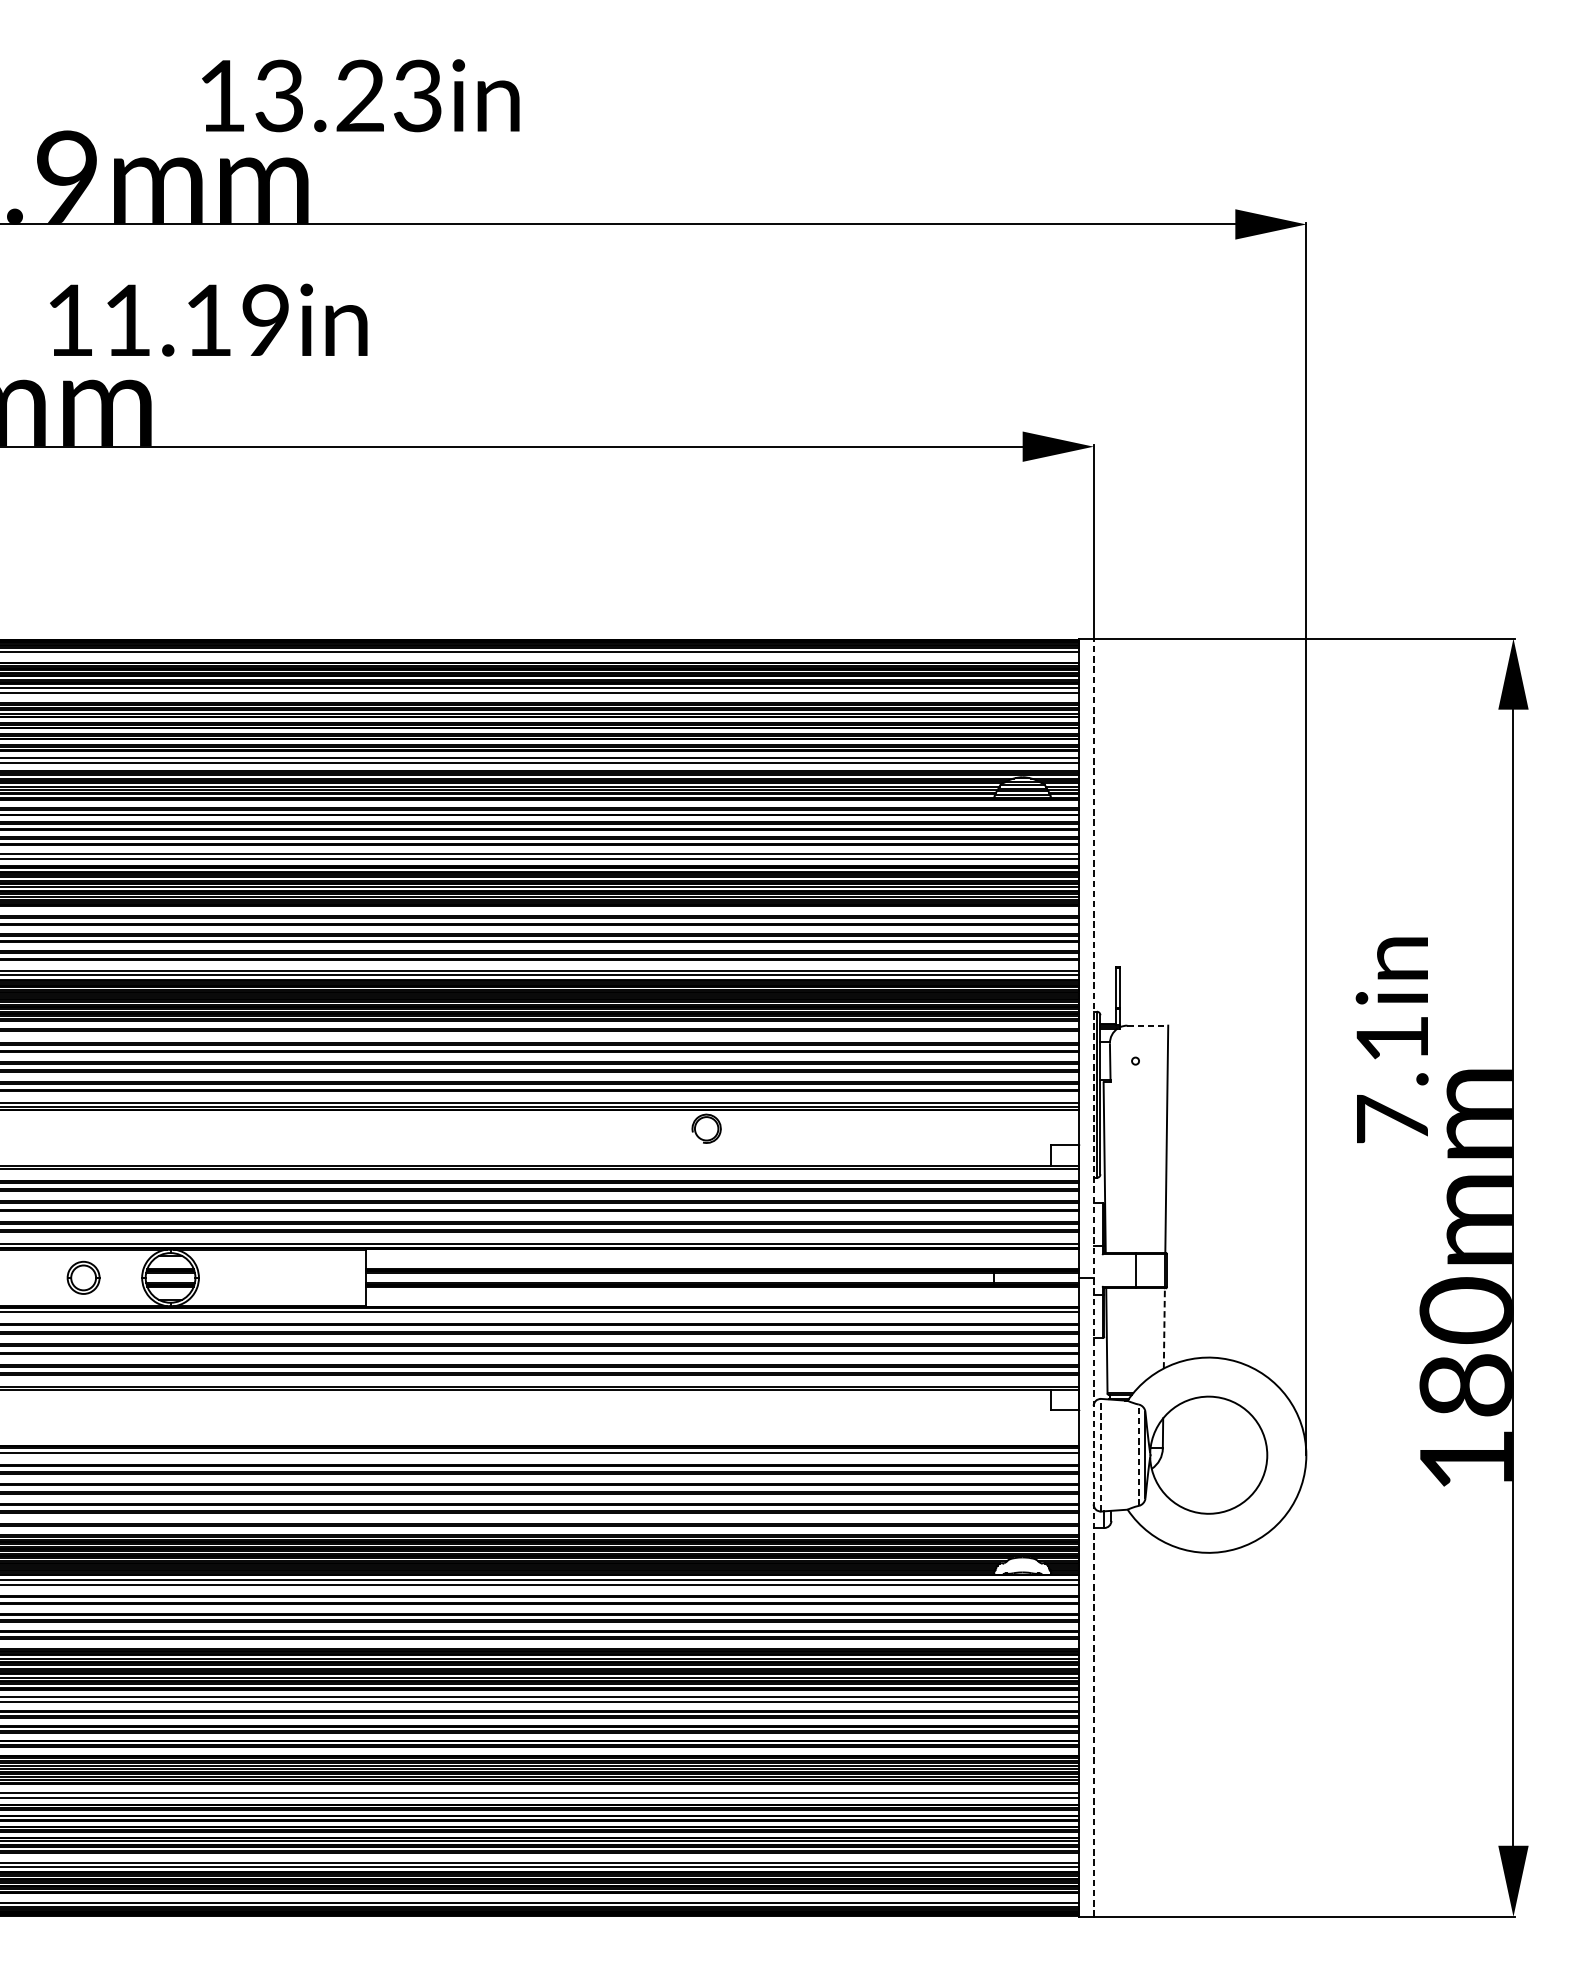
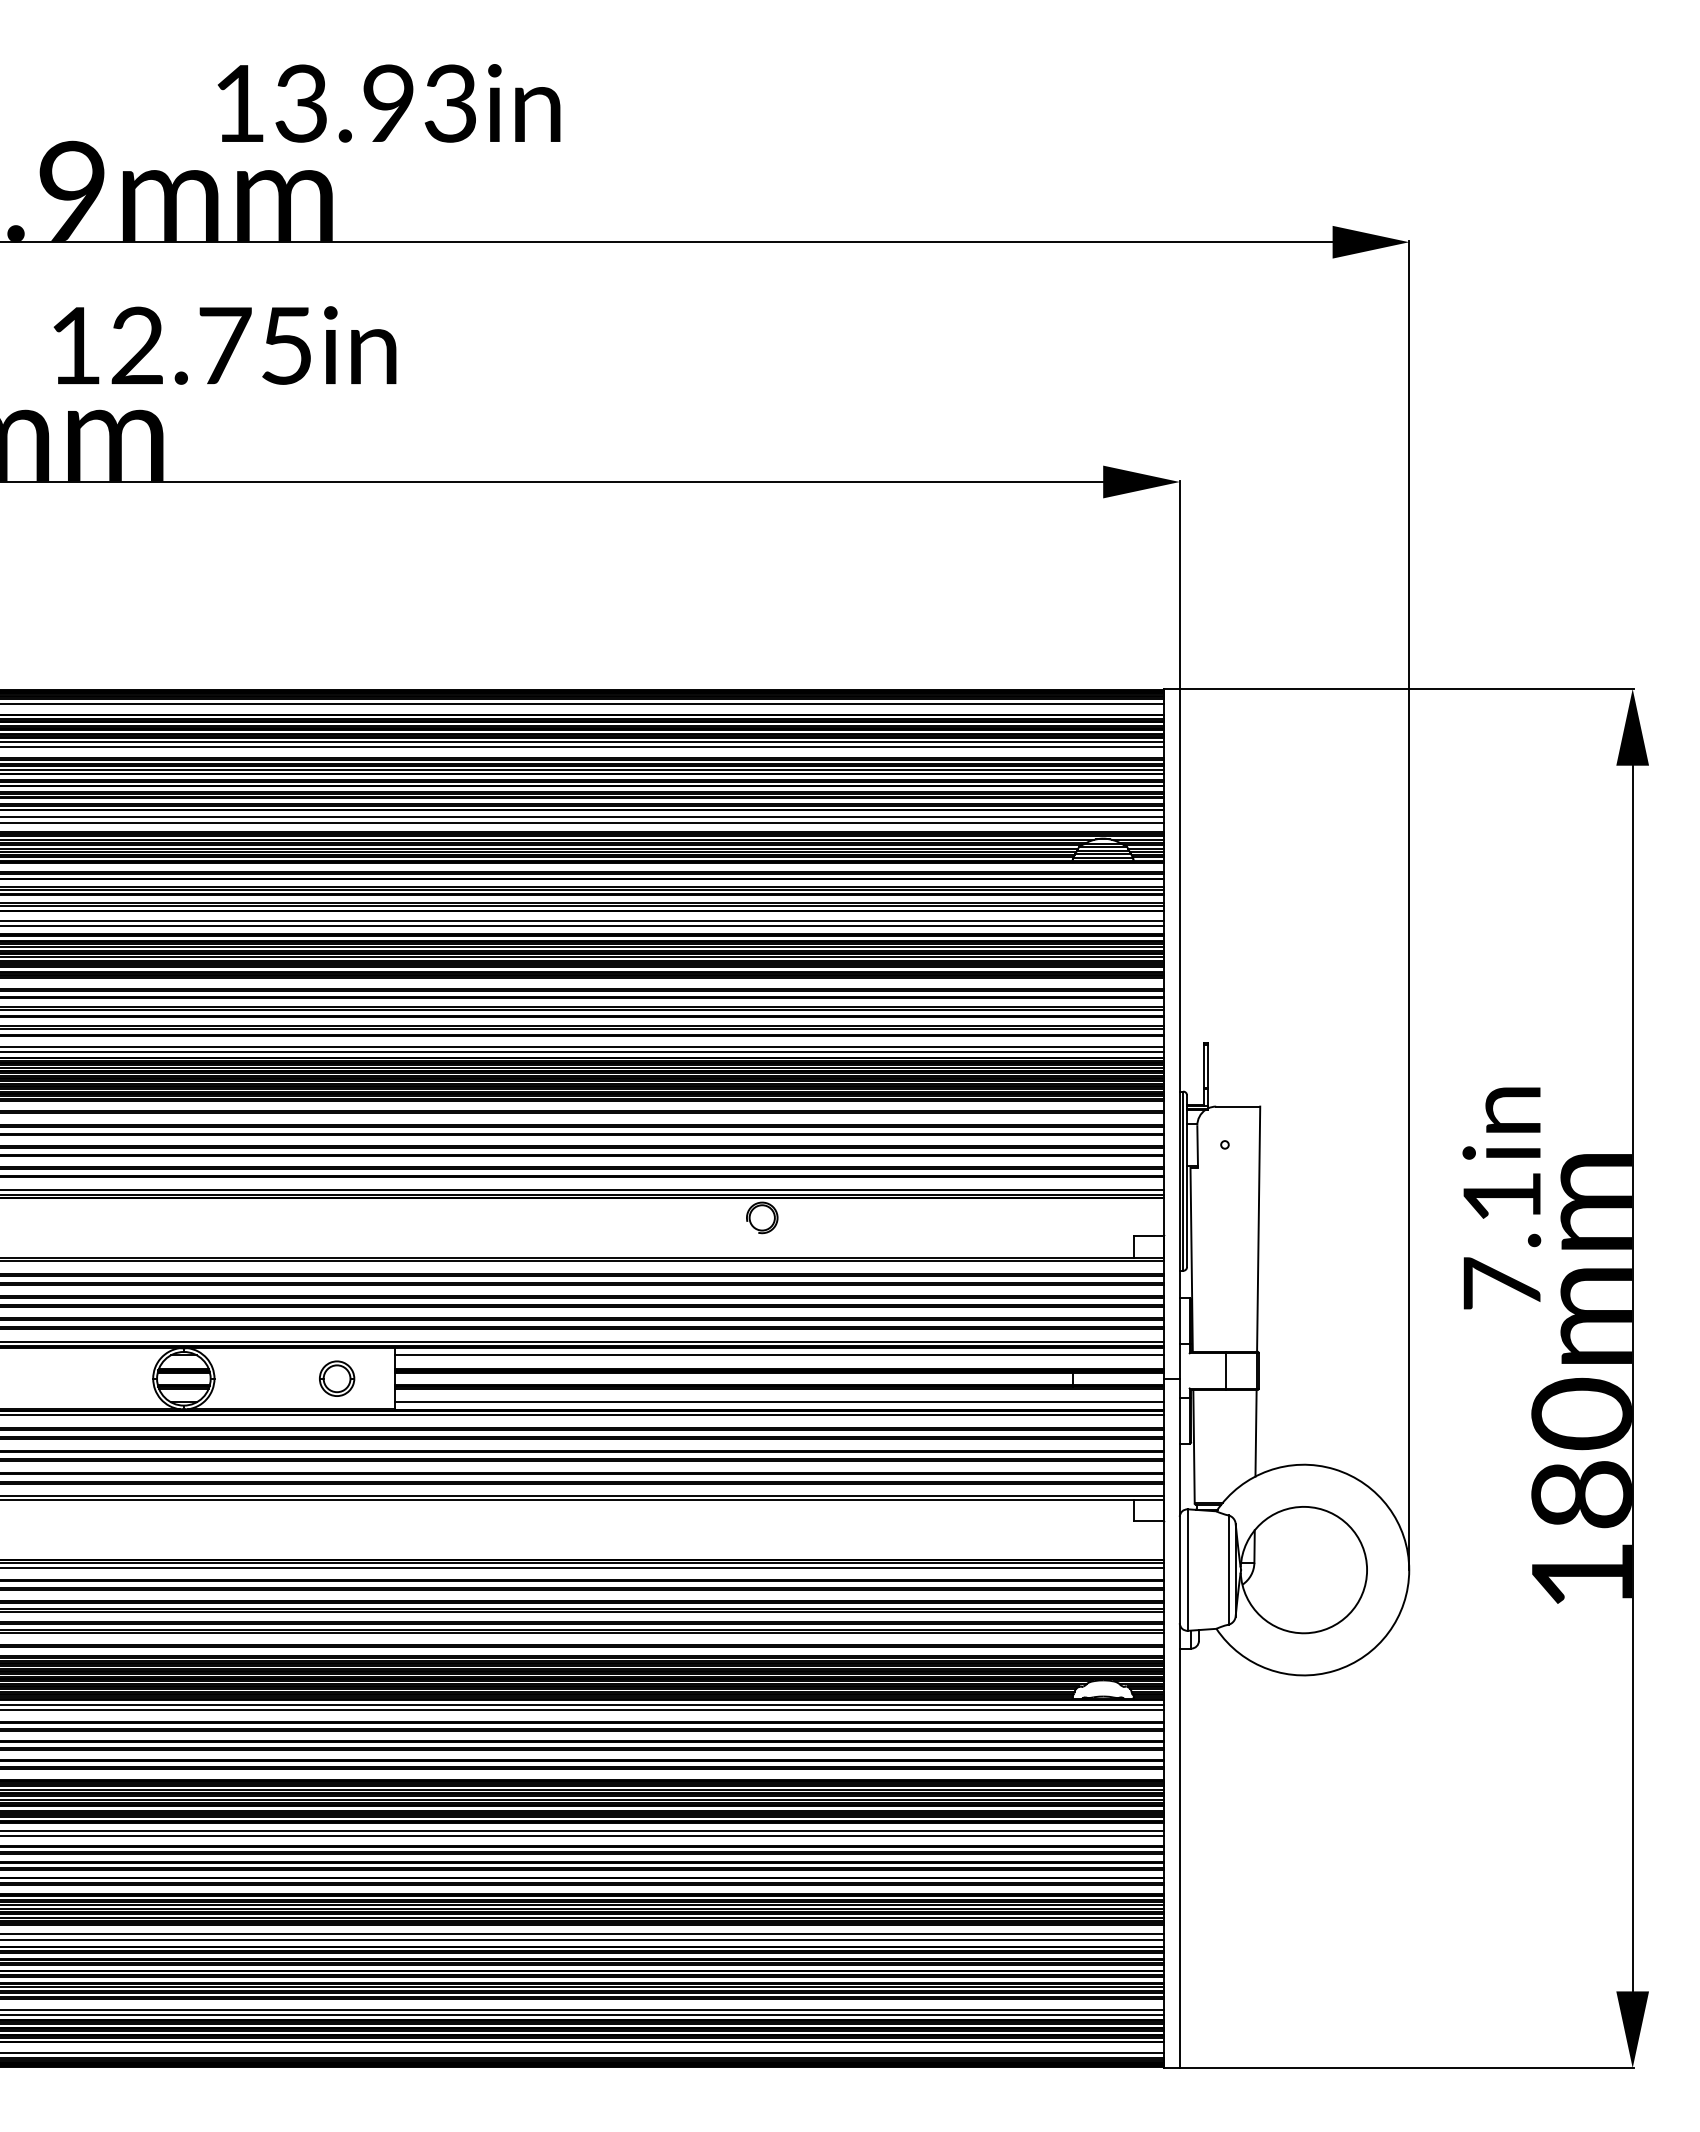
text: (360, 94) -> (388, 102), 13.23in -> 13.93in
text: (196, 320) -> (211, 345), 11.19in -> 12.75in
line: (1148, 1025) -> (1238, 1106), dashed -> solid
text: (1391, 1040) -> (1501, 1198), moved
line: (722, 1256) -> (779, 1355), added
part: (84, 1277) -> (337, 1378), moved
line: (1093, 1277) -> (1179, 1378), dashed -> solid
line: (722, 1299) -> (779, 1402), added
line: (1164, 1327) -> (1256, 1432), dashed -> solid
line: (1100, 1455) -> (1187, 1570), dashed -> solid
line: (1138, 1455) -> (1228, 1570), dashed -> solid

